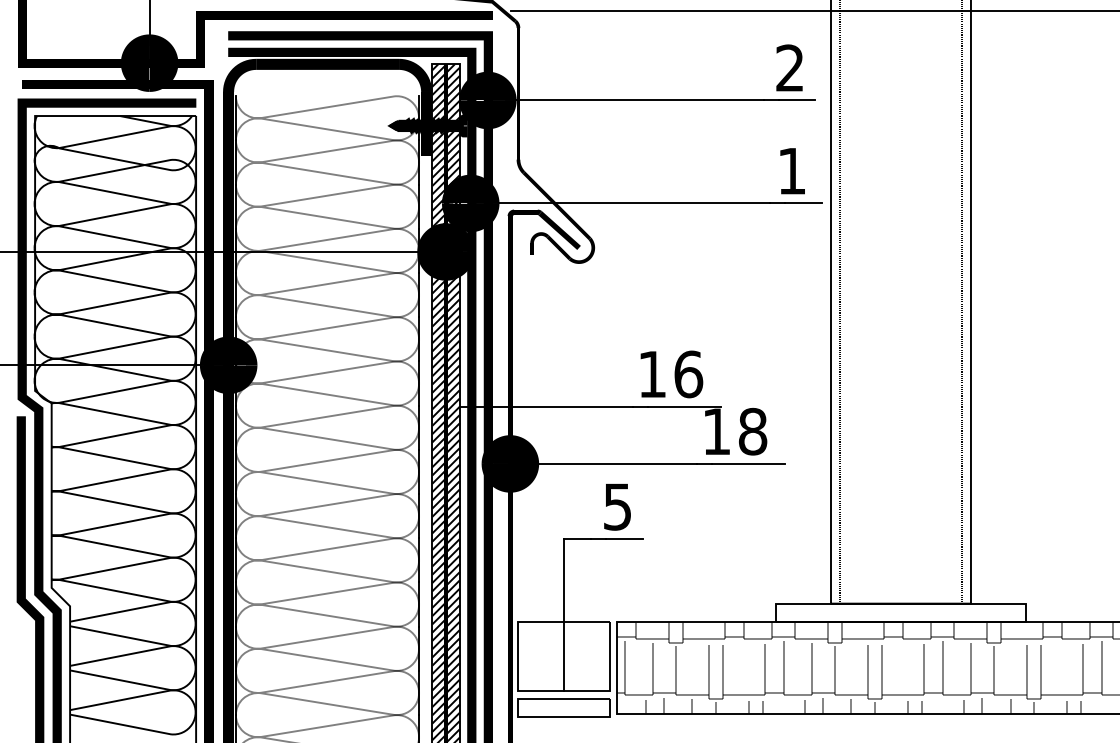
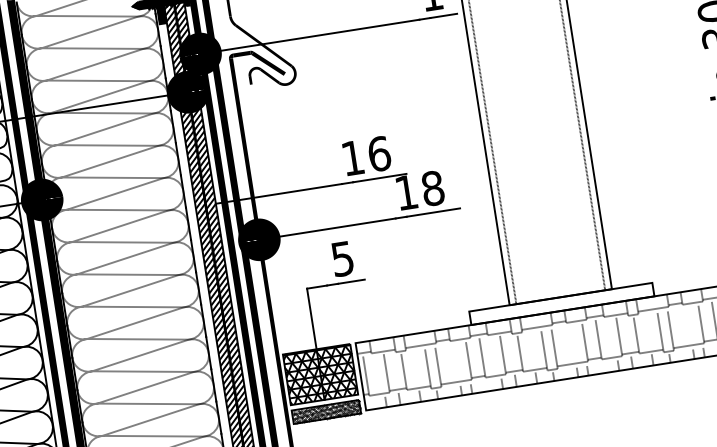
hatch: (563, 656) -> (320, 374), added
hatch: (563, 707) -> (326, 411), added

